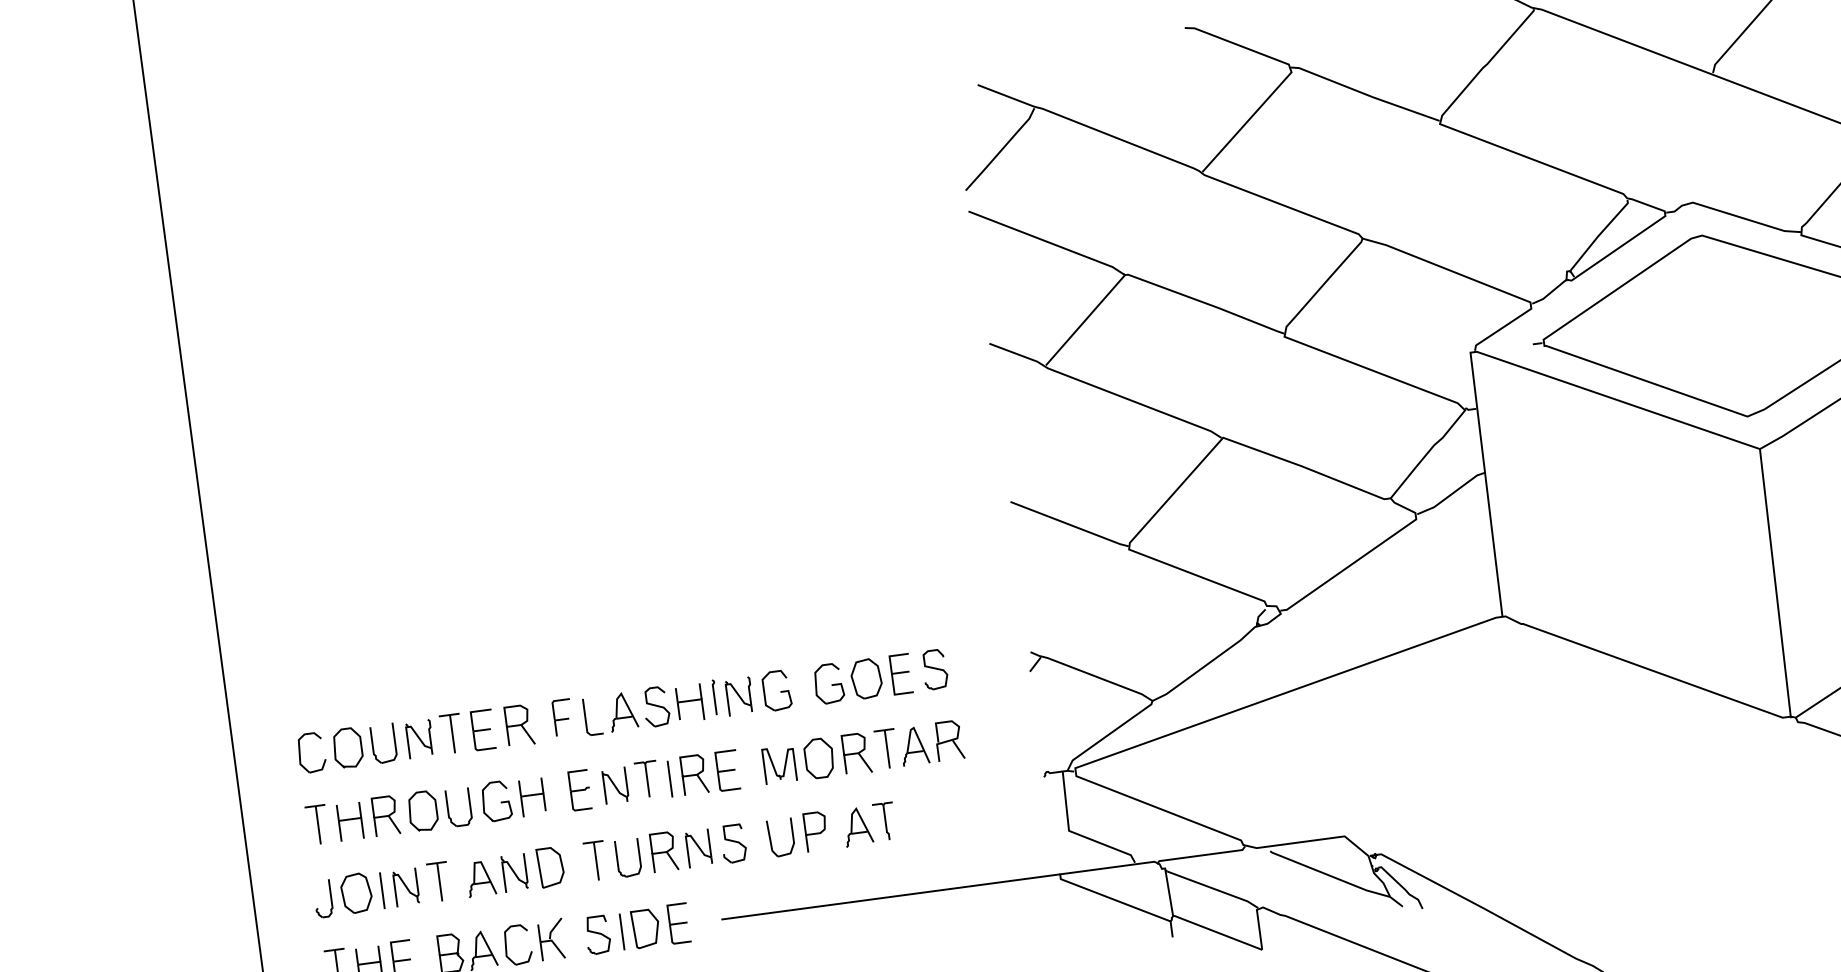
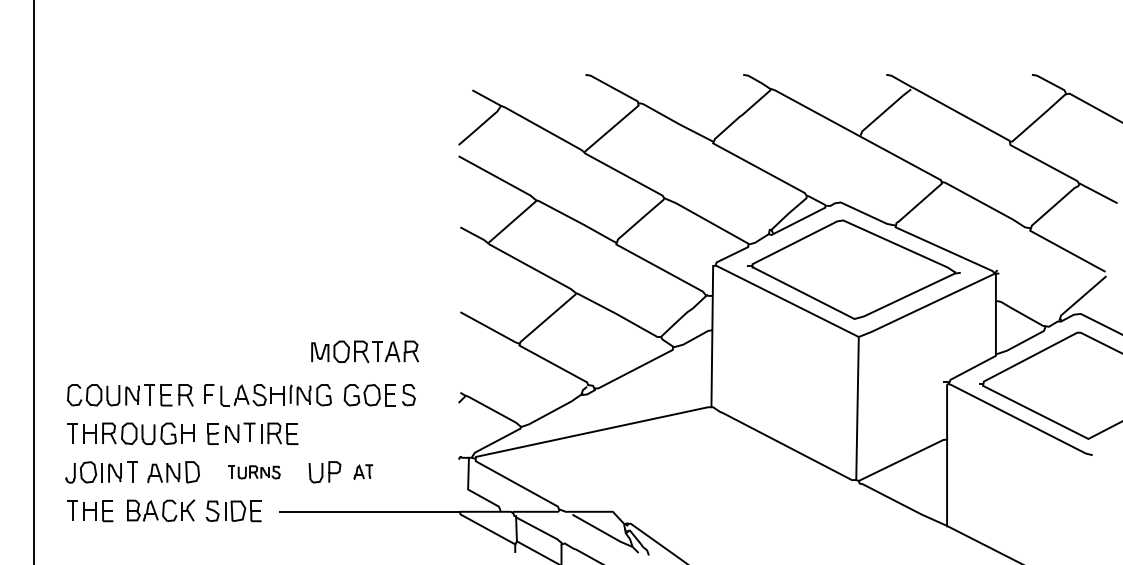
part: (861, 752) -> (364, 351), moved
part: (869, 825) -> (363, 472), size x0.7
part: (666, 852) -> (254, 472), size x0.6

